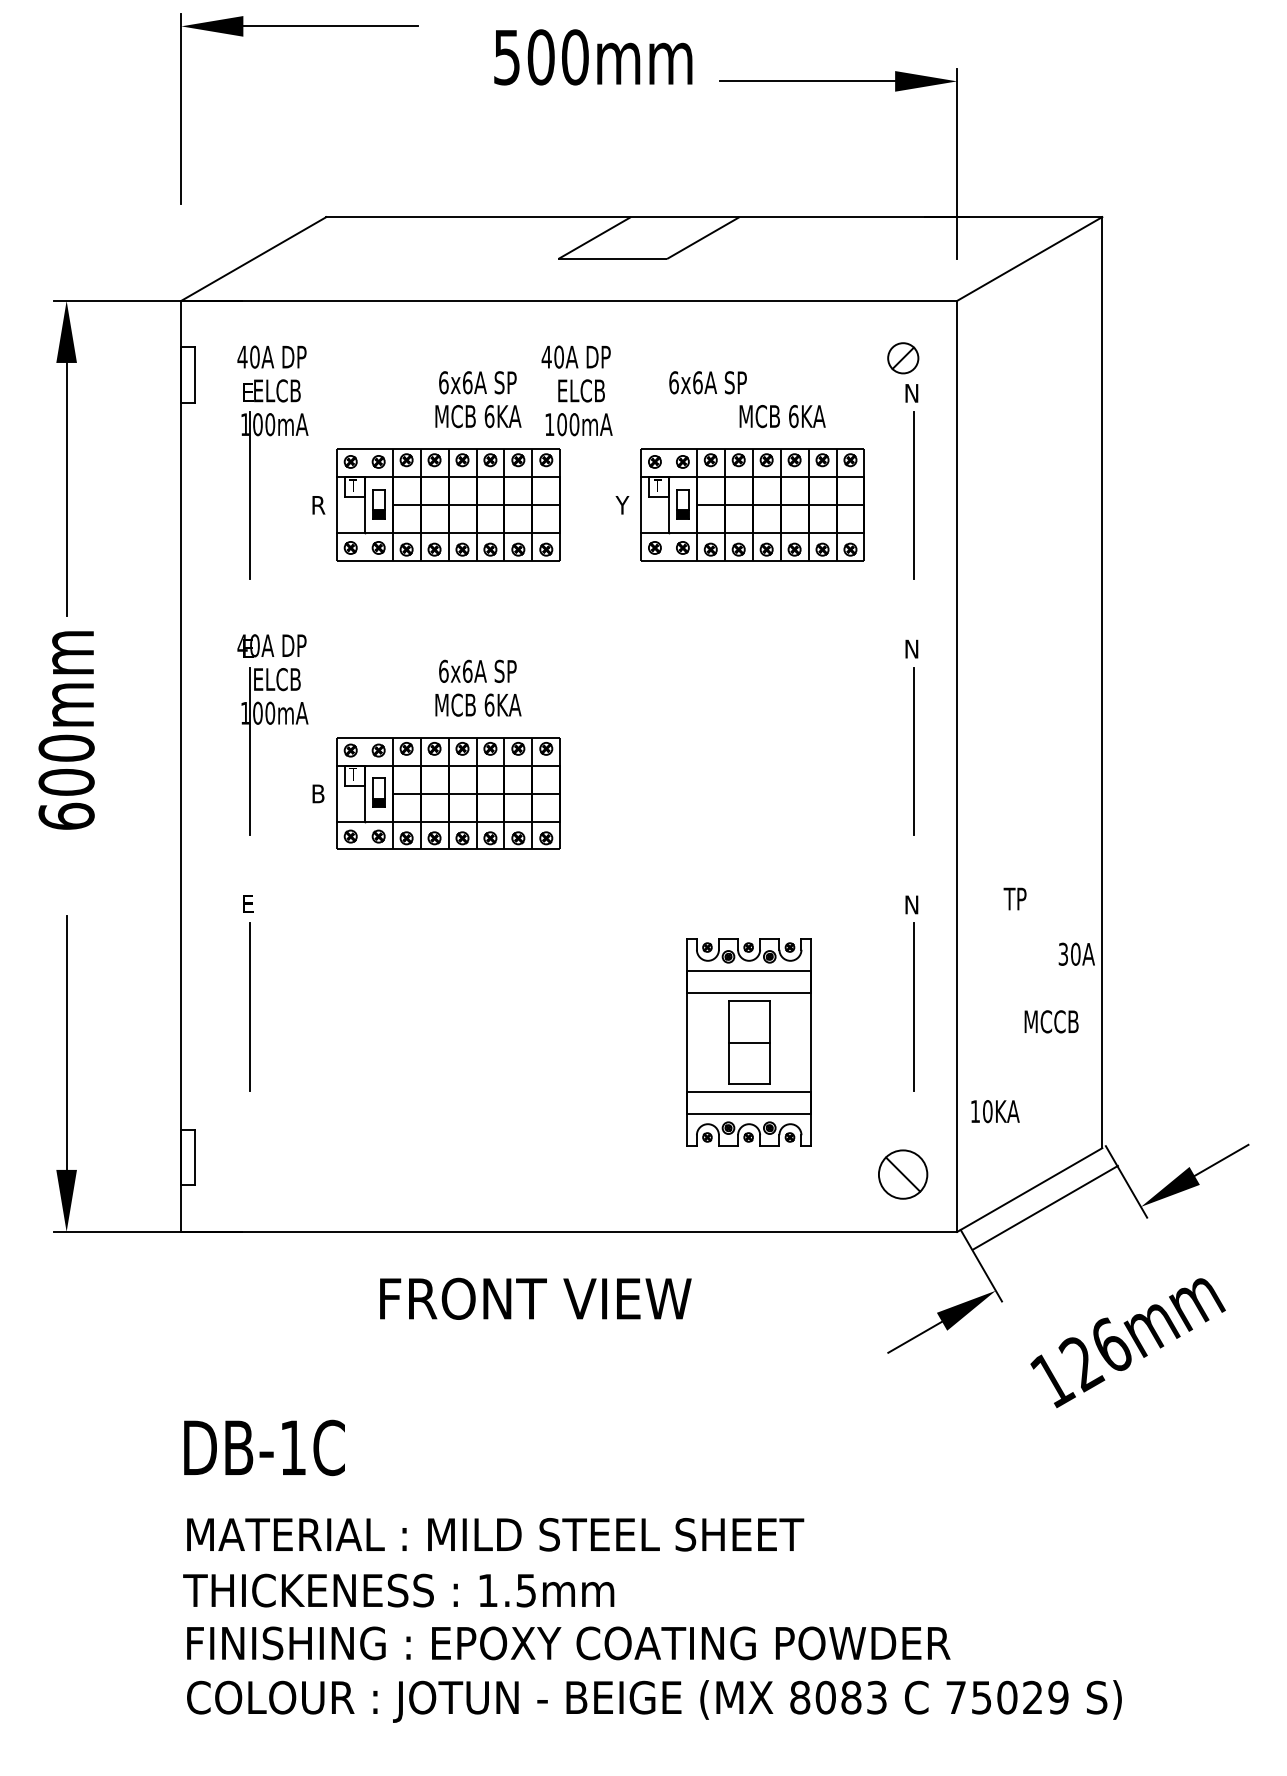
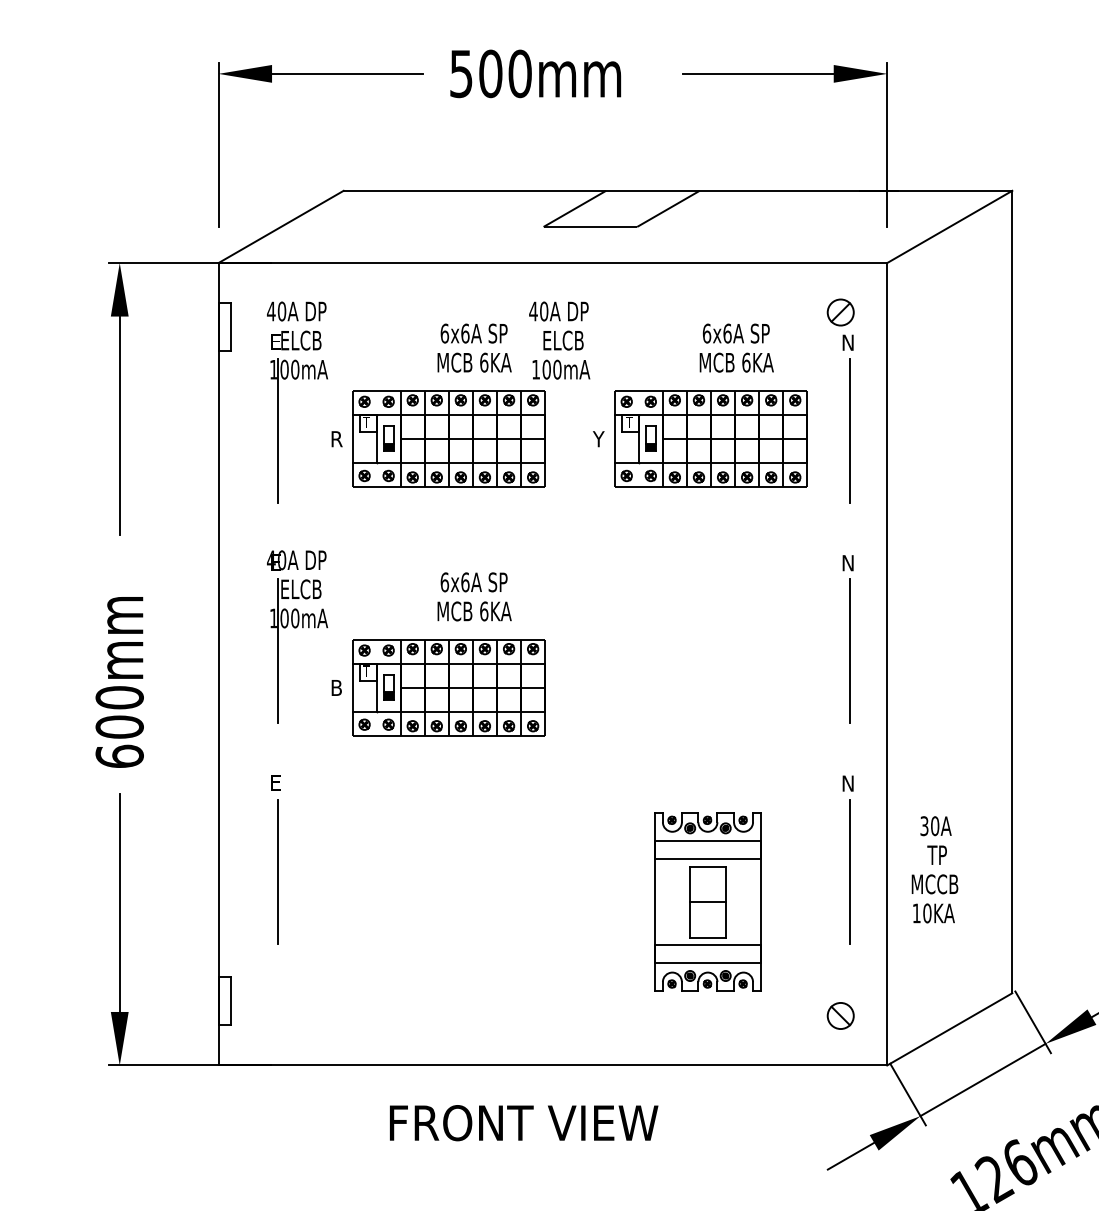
part: (299, 26) -> (320, 73), moved
text: (593, 57) -> (535, 73), moved
text: (707, 382) -> (735, 333), moved
text: (66, 730) -> (119, 682), moved
text: (1014, 898) -> (936, 854), moved
text: (1076, 953) -> (935, 825), moved
text: (1051, 1021) -> (934, 884), moved
text: (995, 1111) -> (934, 913), moved
part: (903, 1174) -> (840, 1015), size x0.62
line: (1044, 1207) -> (982, 1079), moved

